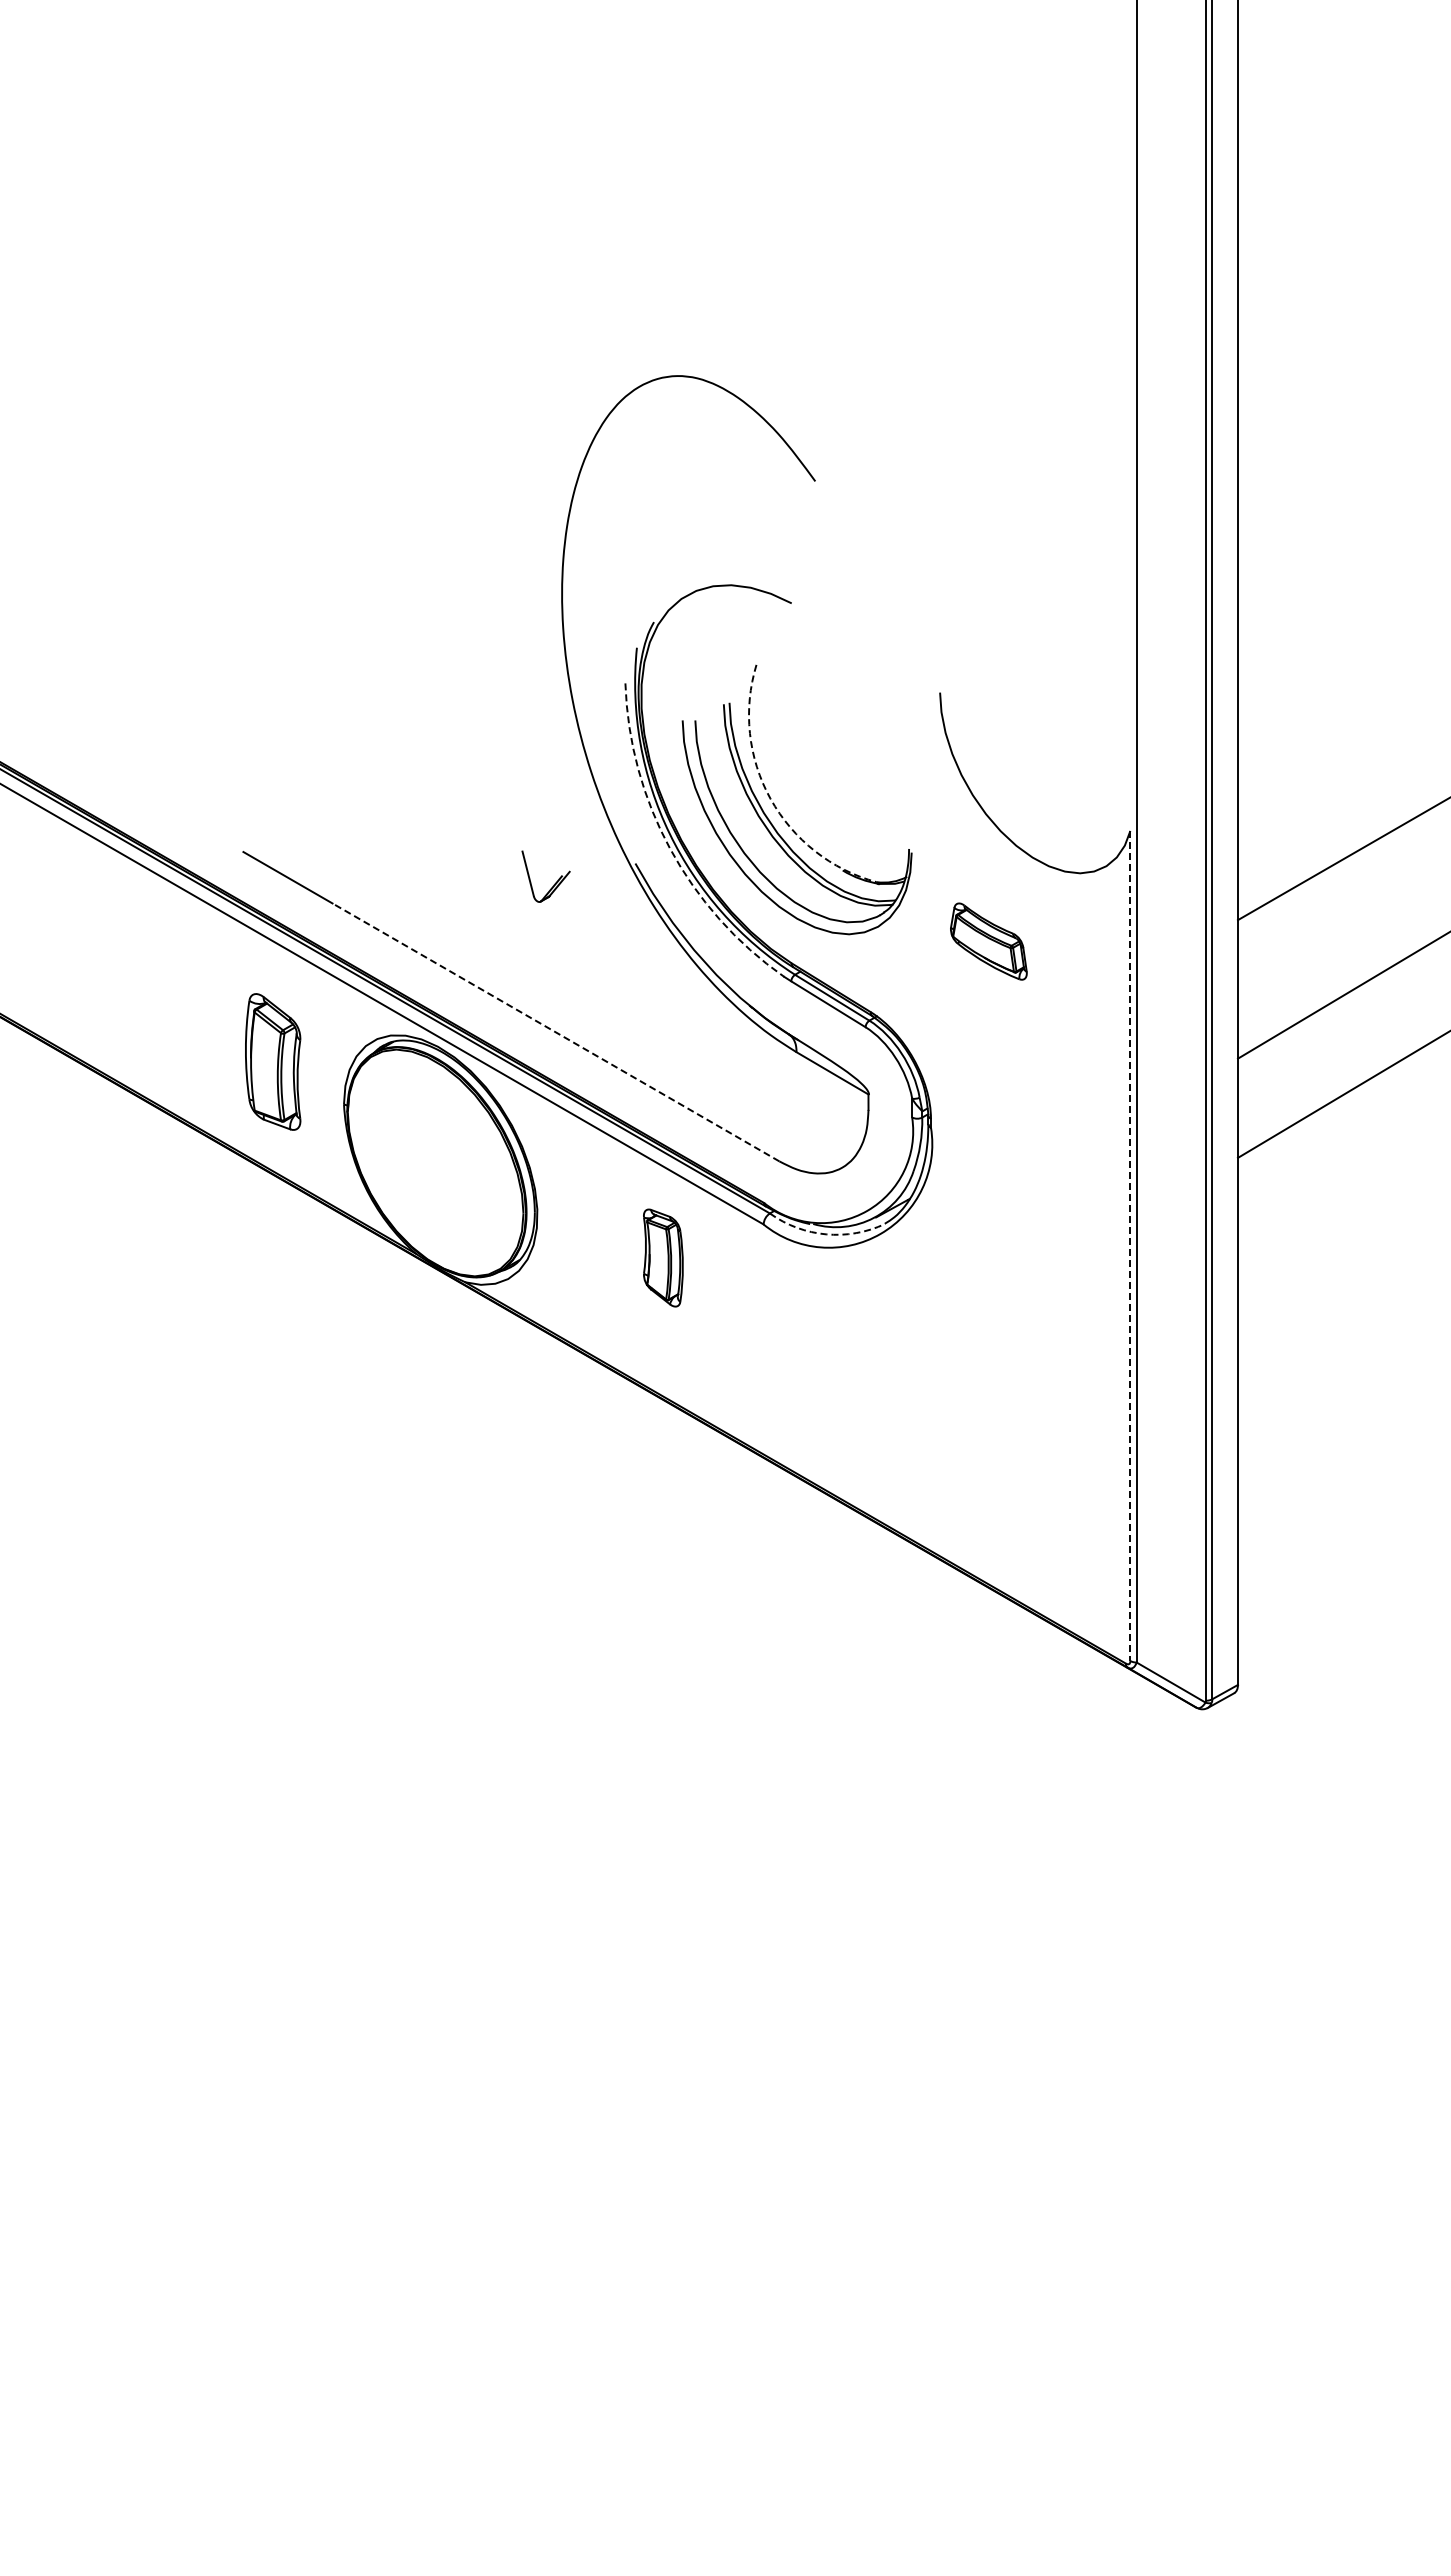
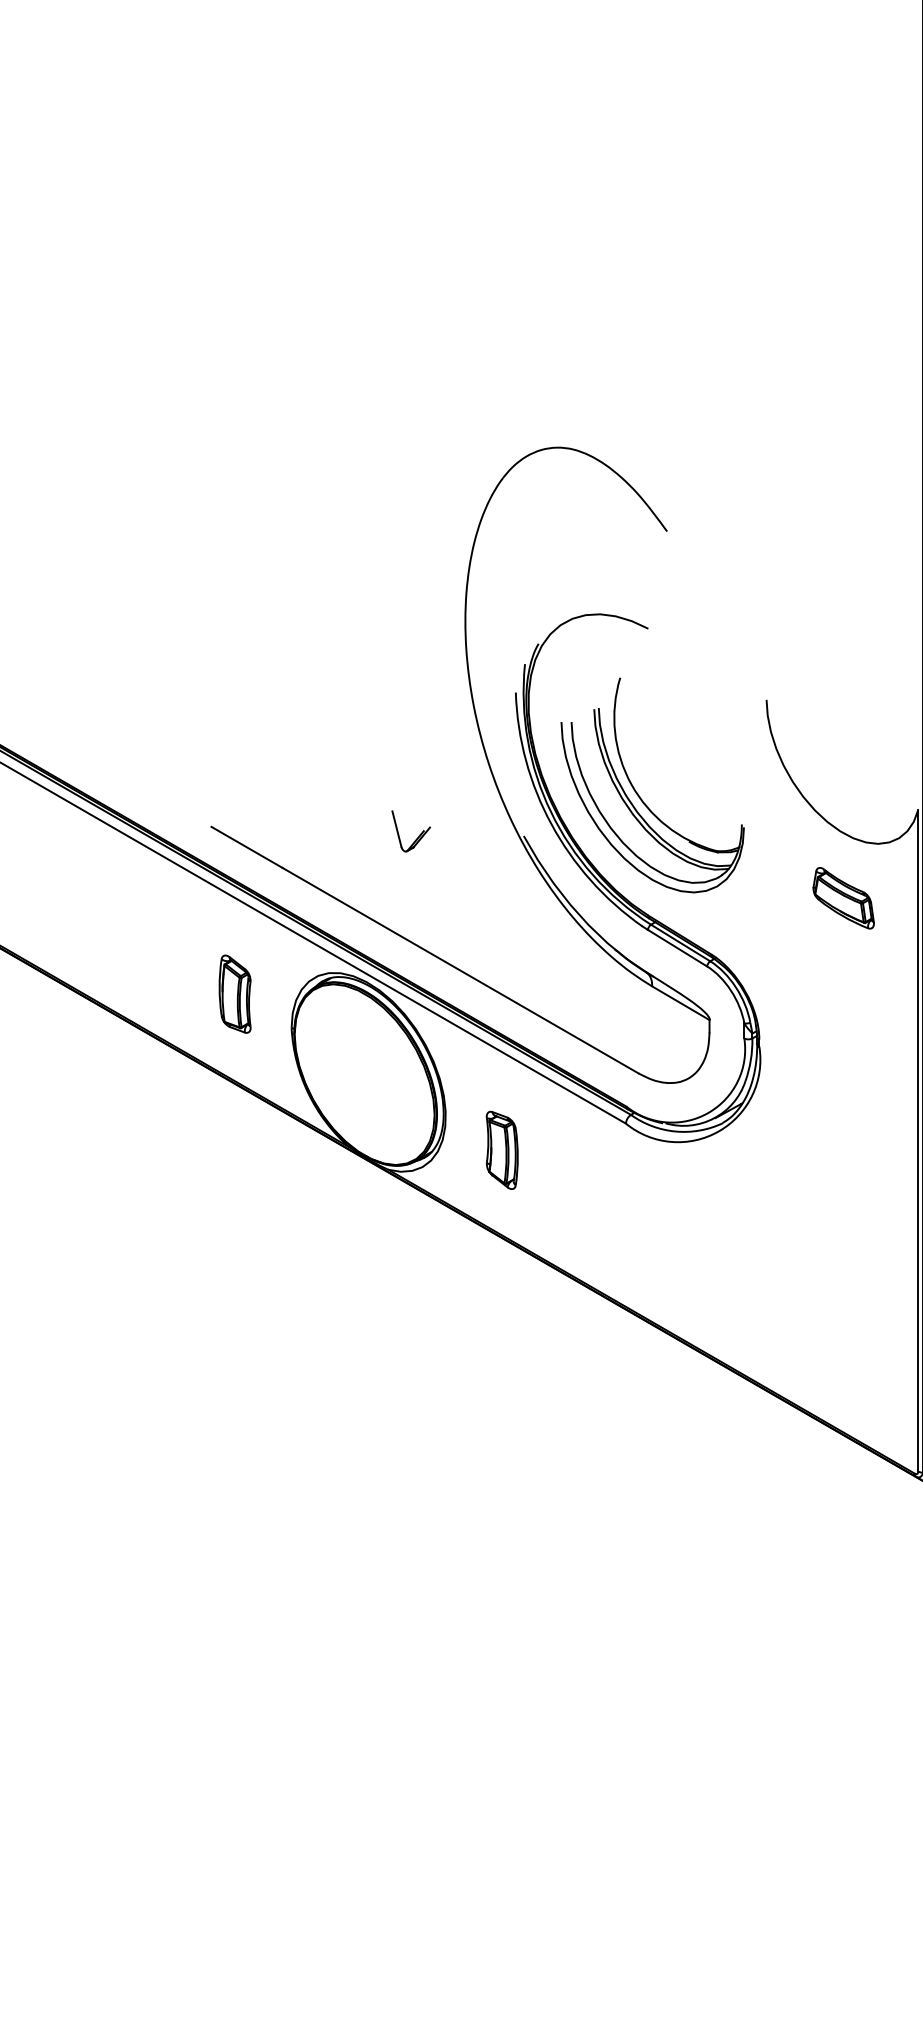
arc: (770, 798) -> (631, 784), dashed -> solid
arc: (670, 848) -> (551, 824), dashed -> solid
part: (553, 884) -> (417, 837), moved
part: (988, 941) -> (843, 898), moved
line: (555, 1032) -> (460, 970), dashed -> solid
part: (272, 1061) -> (234, 993), size x0.71
arc: (826, 1234) -> (676, 1131), dashed -> solid
line: (1130, 1246) -> (918, 1141), dashed -> solid
part: (663, 1257) -> (502, 1149), moved

